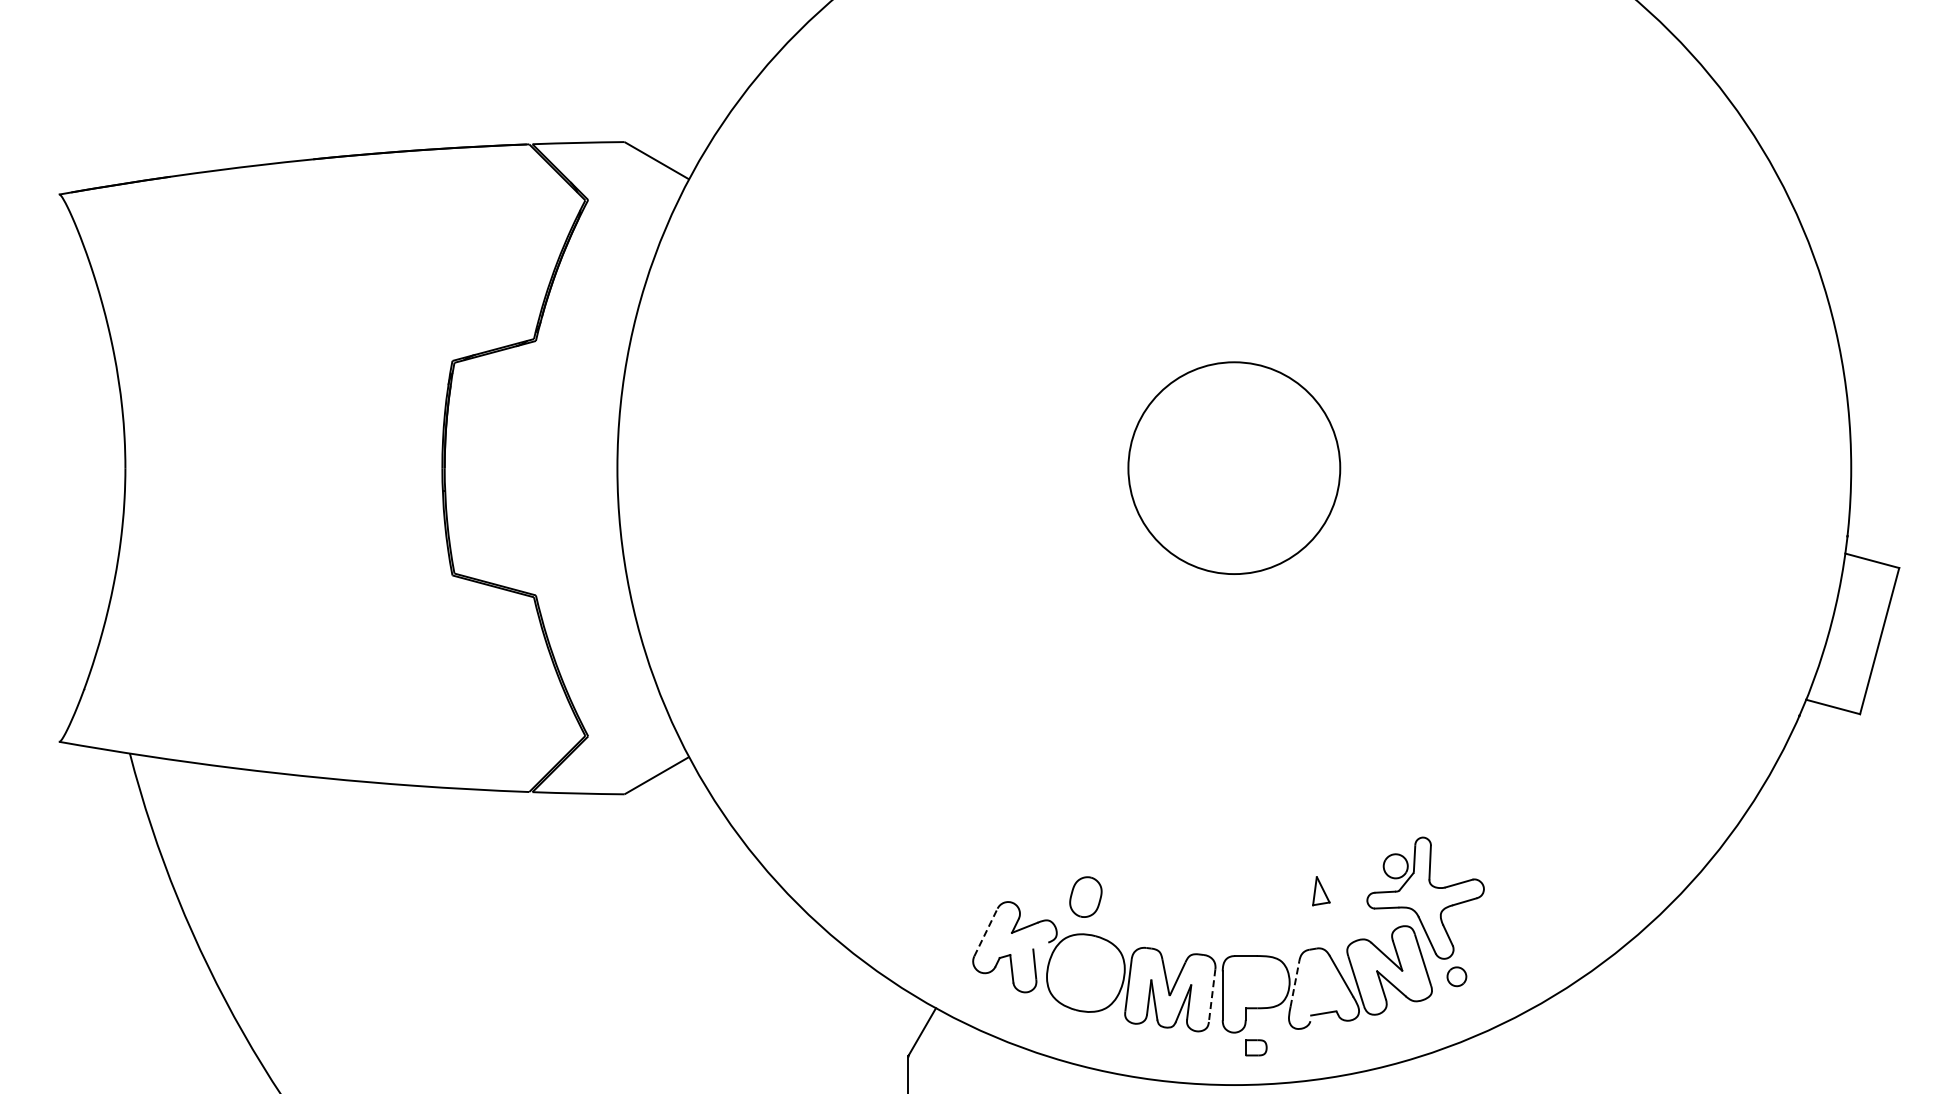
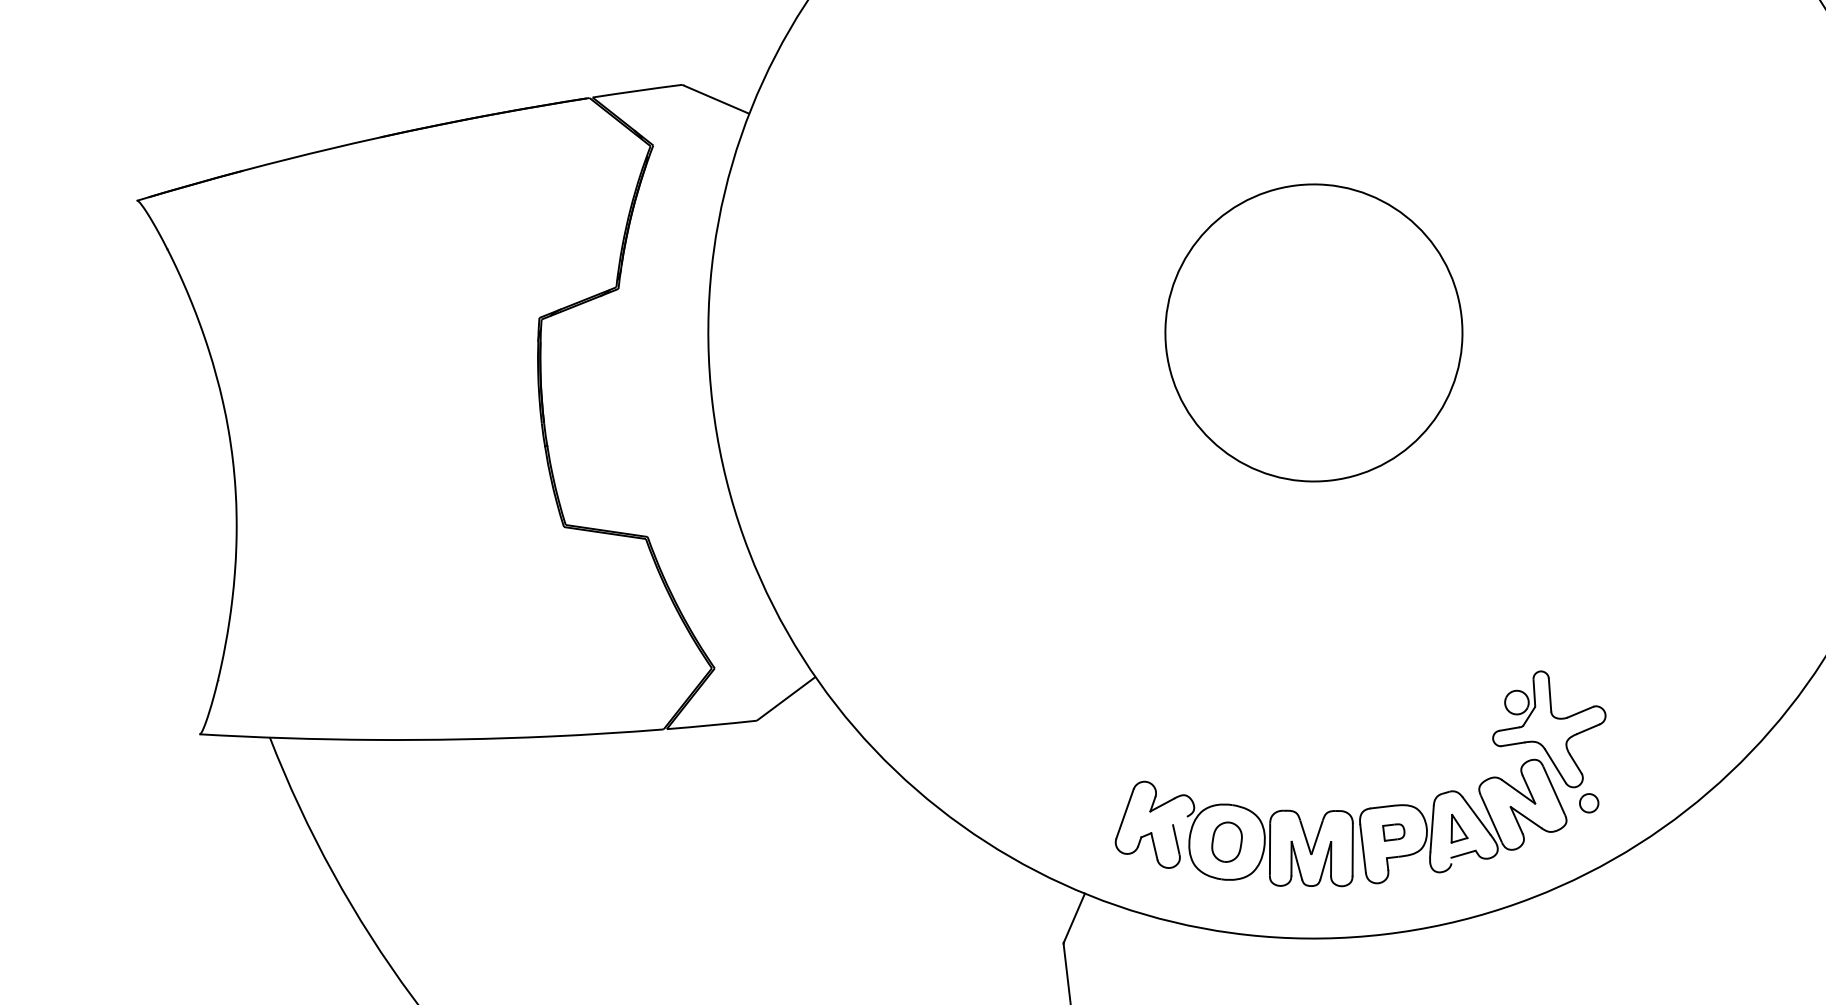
circle: (1234, 467) -> (1314, 332), size x1.43
part: (1321, 891) -> (1458, 828), moved
part: (1085, 896) -> (1226, 841), moved
line: (985, 932) -> (1124, 814), dashed -> solid
line: (1295, 983) -> (1432, 828), dashed -> solid
line: (1212, 995) -> (1353, 849), dashed -> solid
part: (1256, 1047) -> (1394, 831), moved

